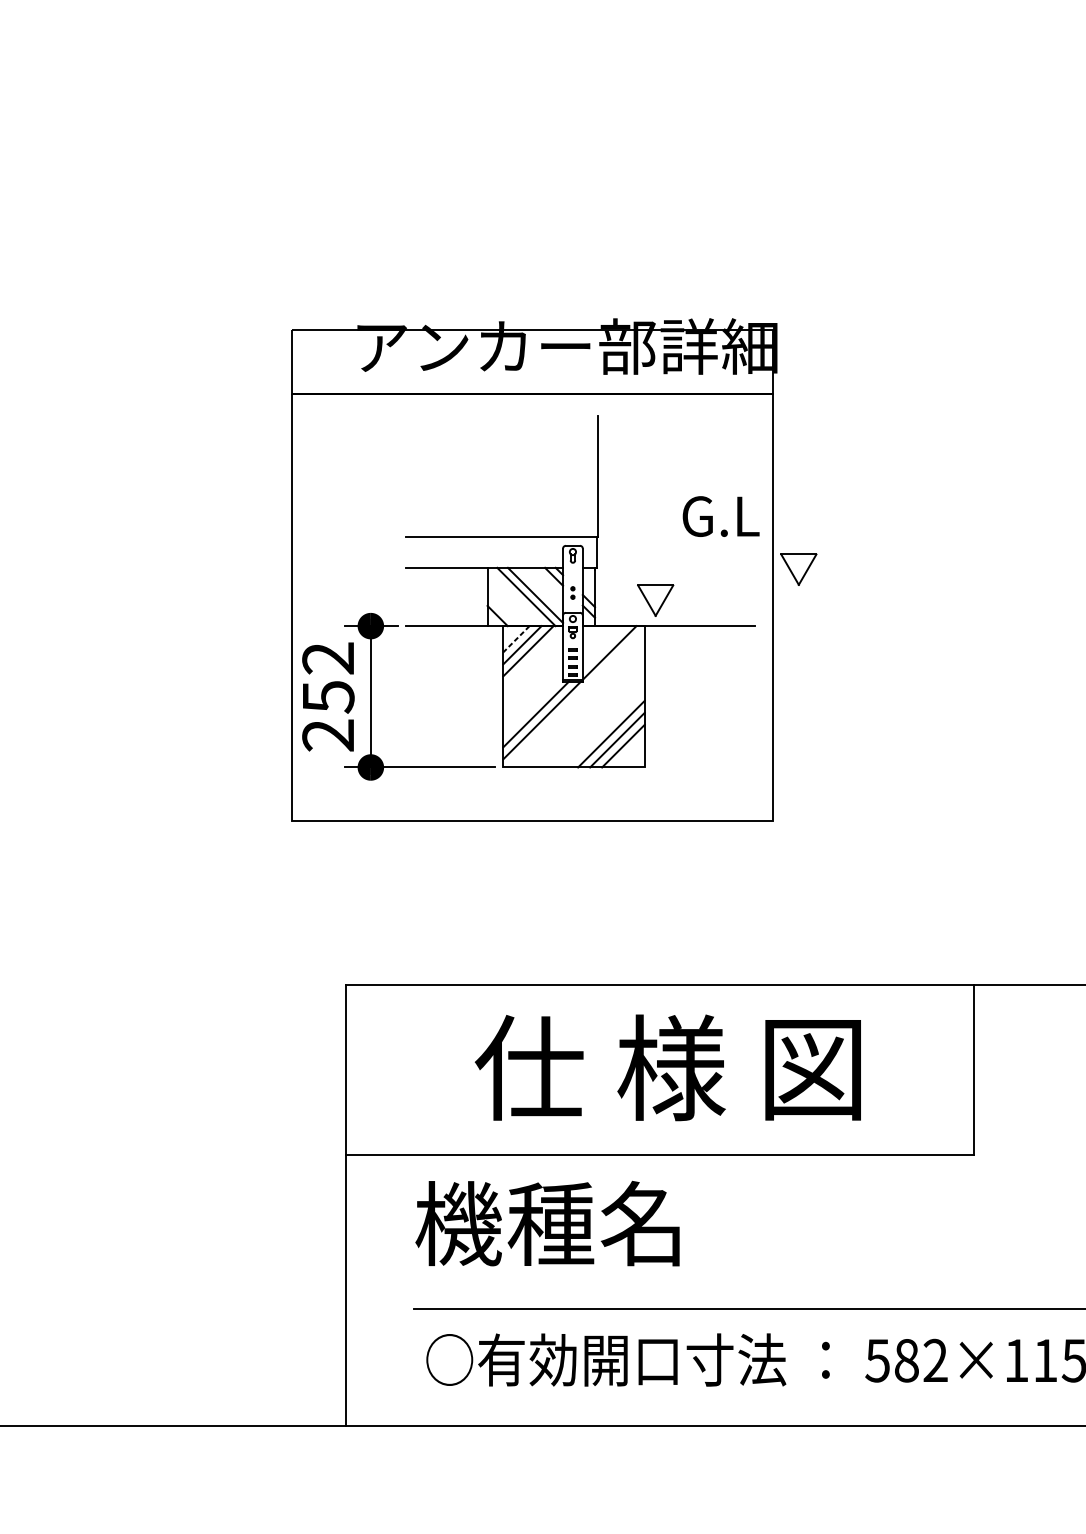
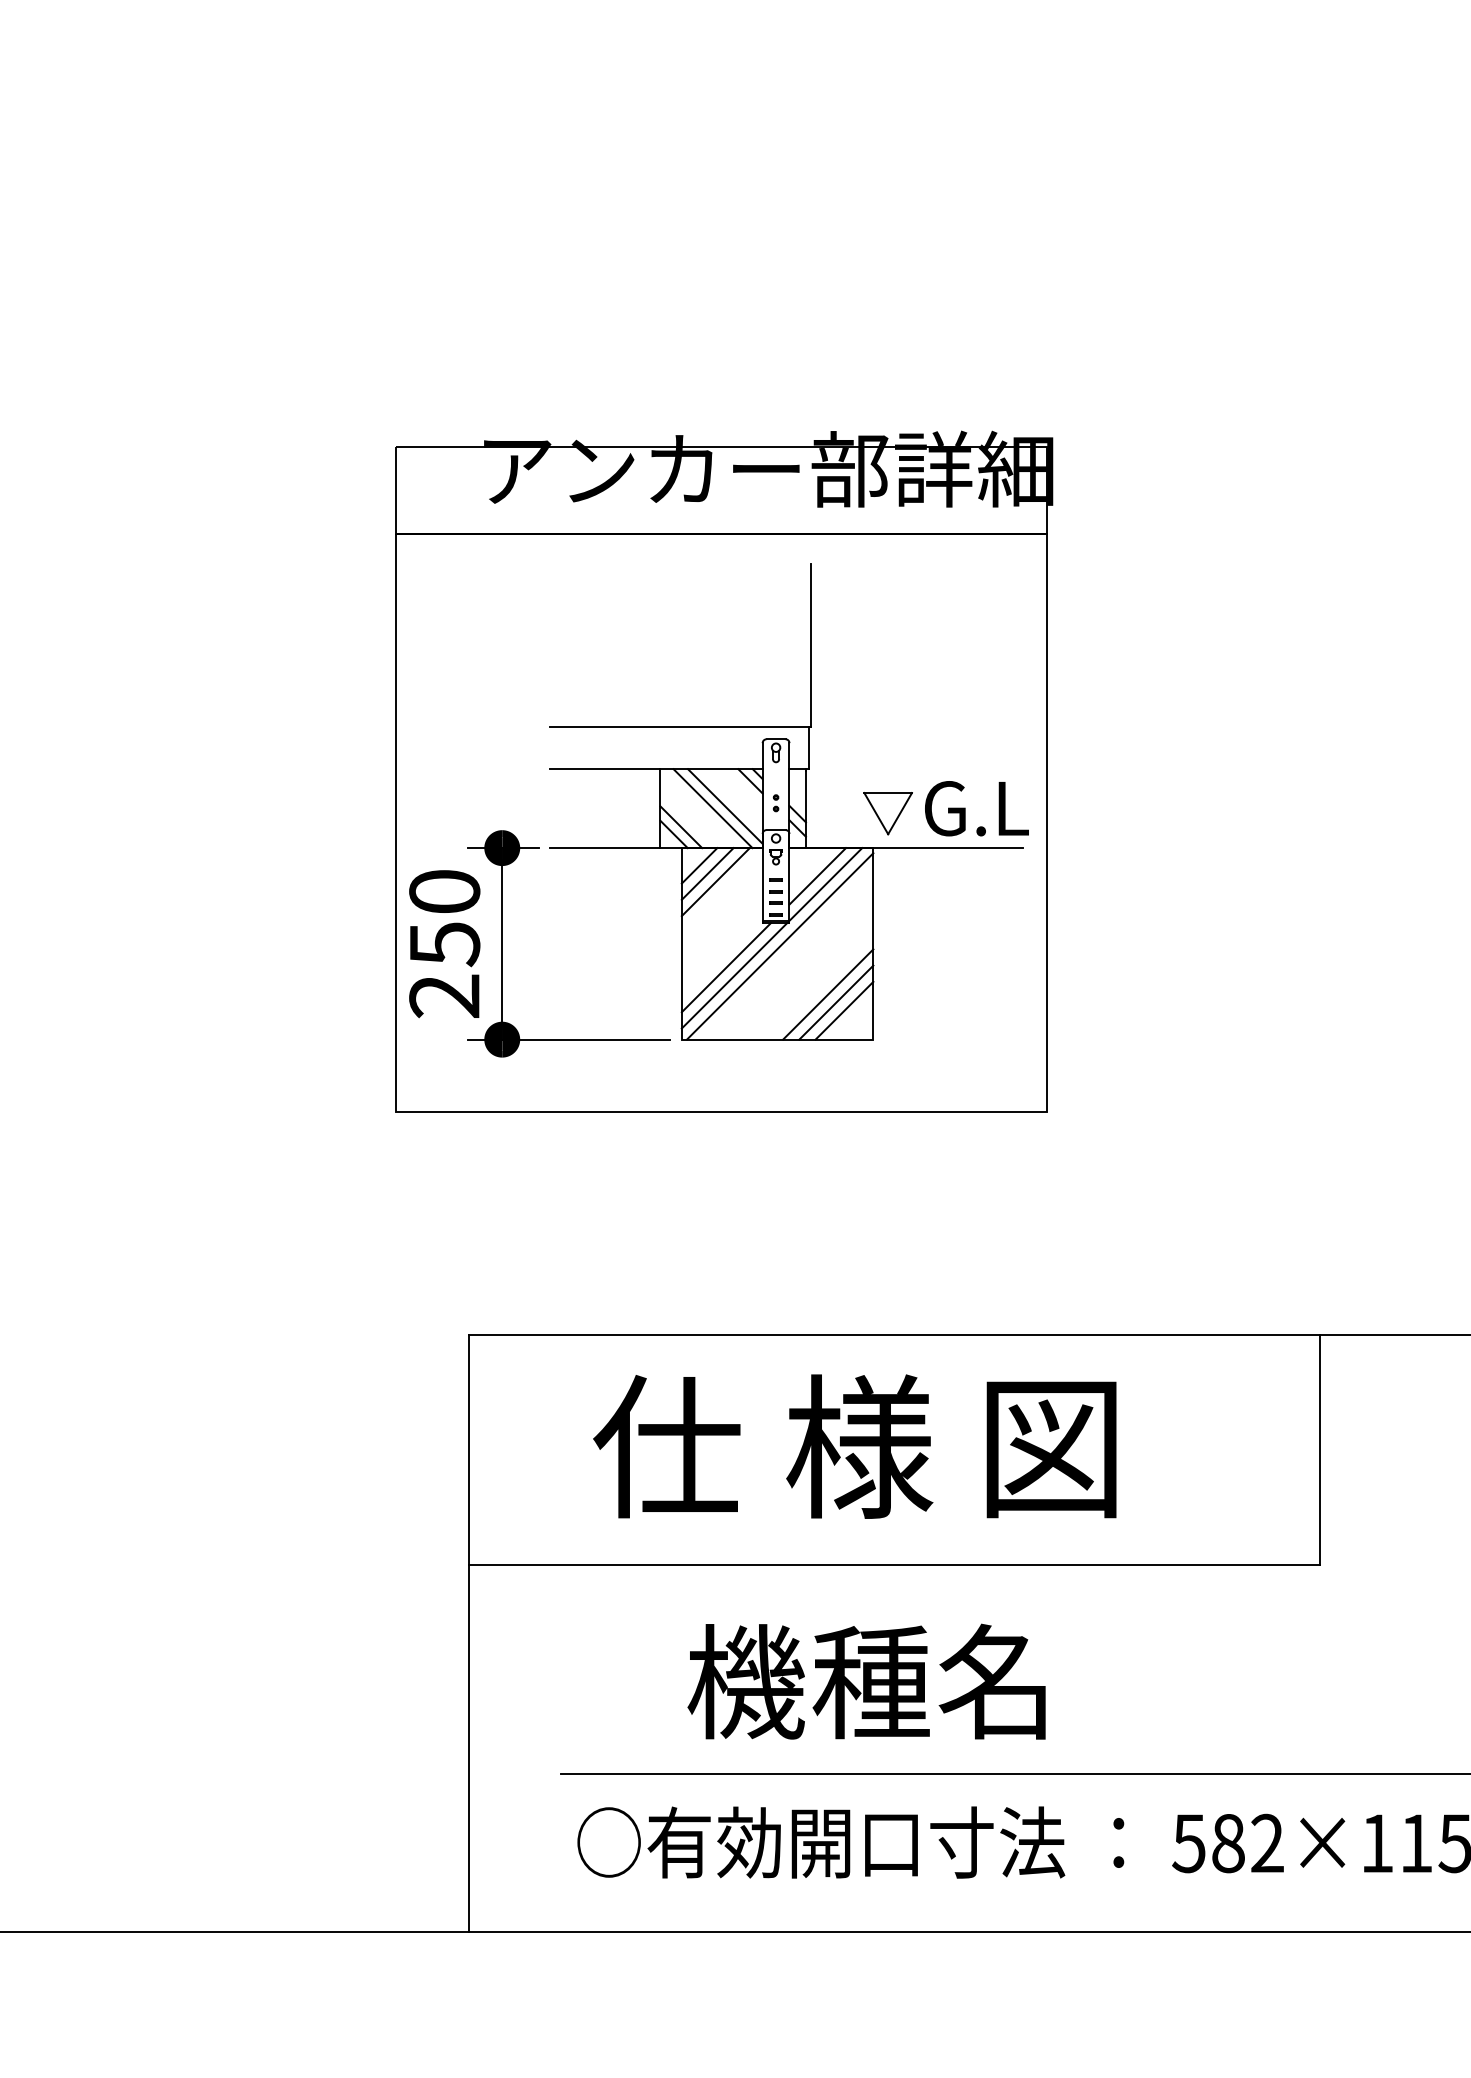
text: (720, 516) -> (976, 808), moved
part: (798, 569) -> (1081, 771), removed
line: (503, 610) -> (681, 827), added
line: (516, 639) -> (699, 866), dashed -> solid
line: (603, 647) -> (817, 876), added
text: (328, 658) -> (444, 891), 252 -> 250
line: (575, 698) -> (779, 946), added
text: (667, 1067) -> (854, 1446), moved
text: (547, 1223) -> (866, 1681), moved

